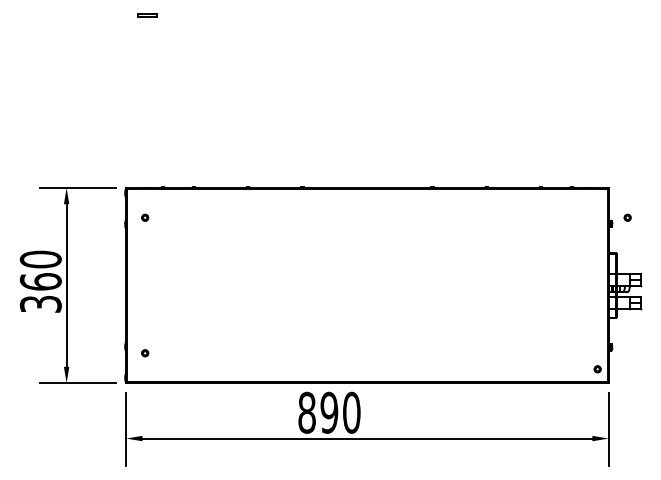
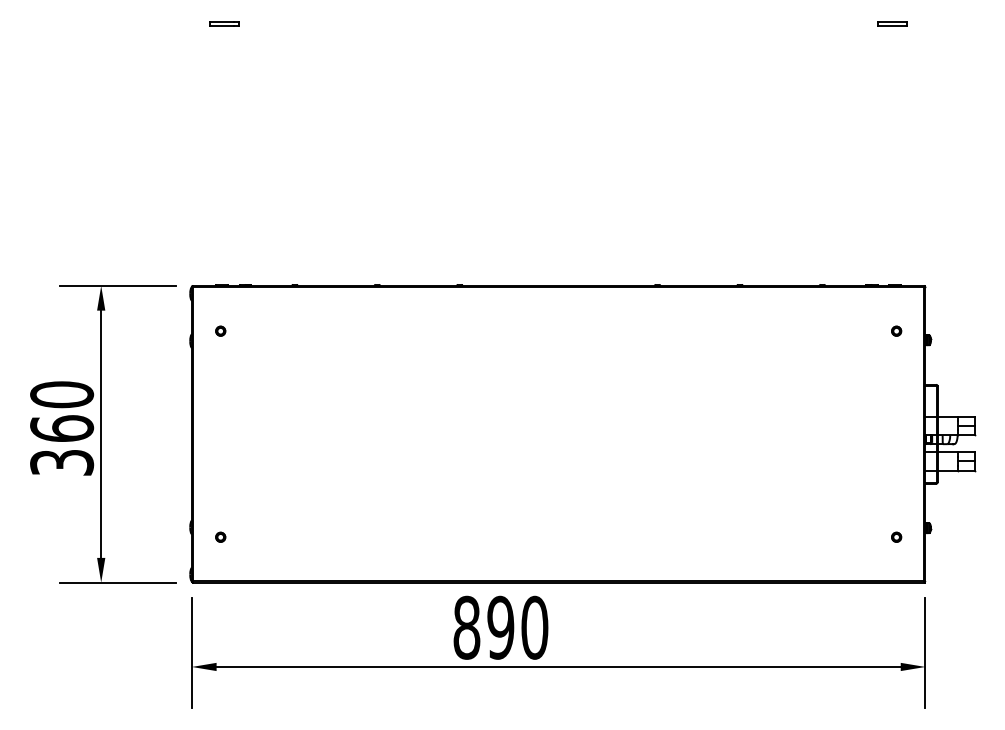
line: (586, 14) -> (891, 22), added
part: (627, 217) -> (896, 330), moved
part: (597, 369) -> (896, 537), moved

